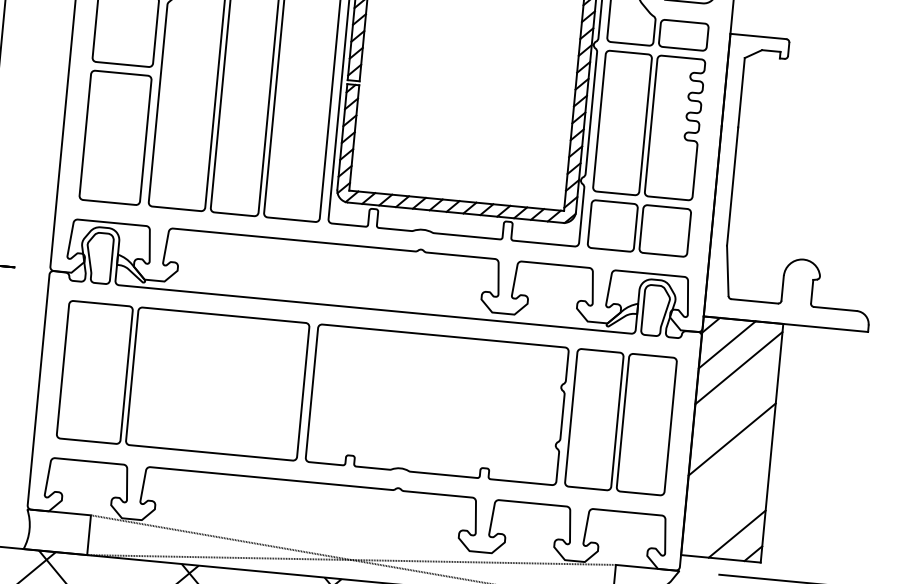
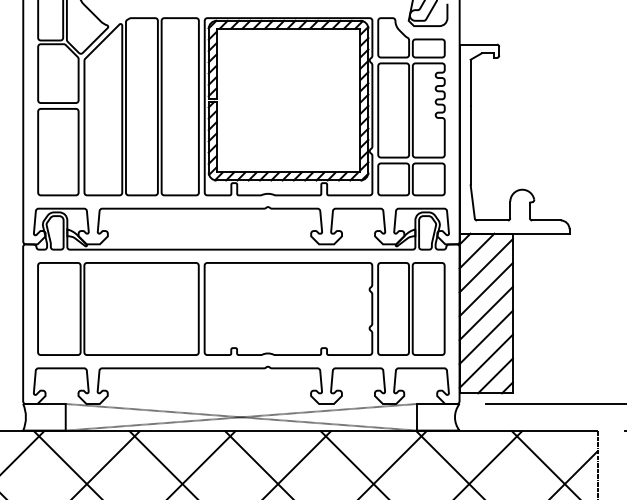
line: (734, 403) -> (485, 289), added
line: (727, 475) -> (485, 337), added
line: (724, 509) -> (485, 360), added

